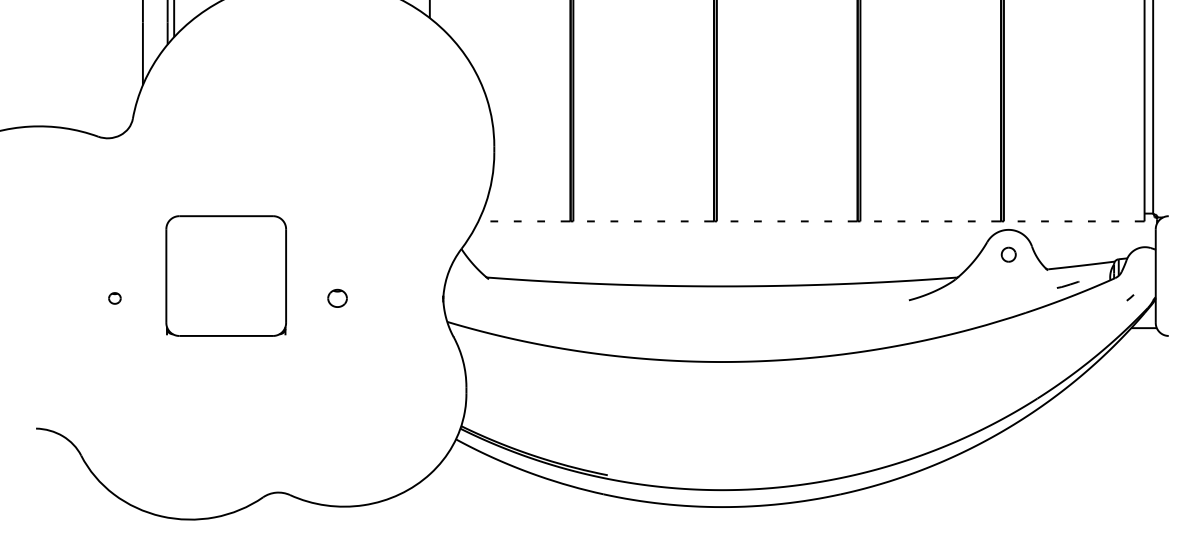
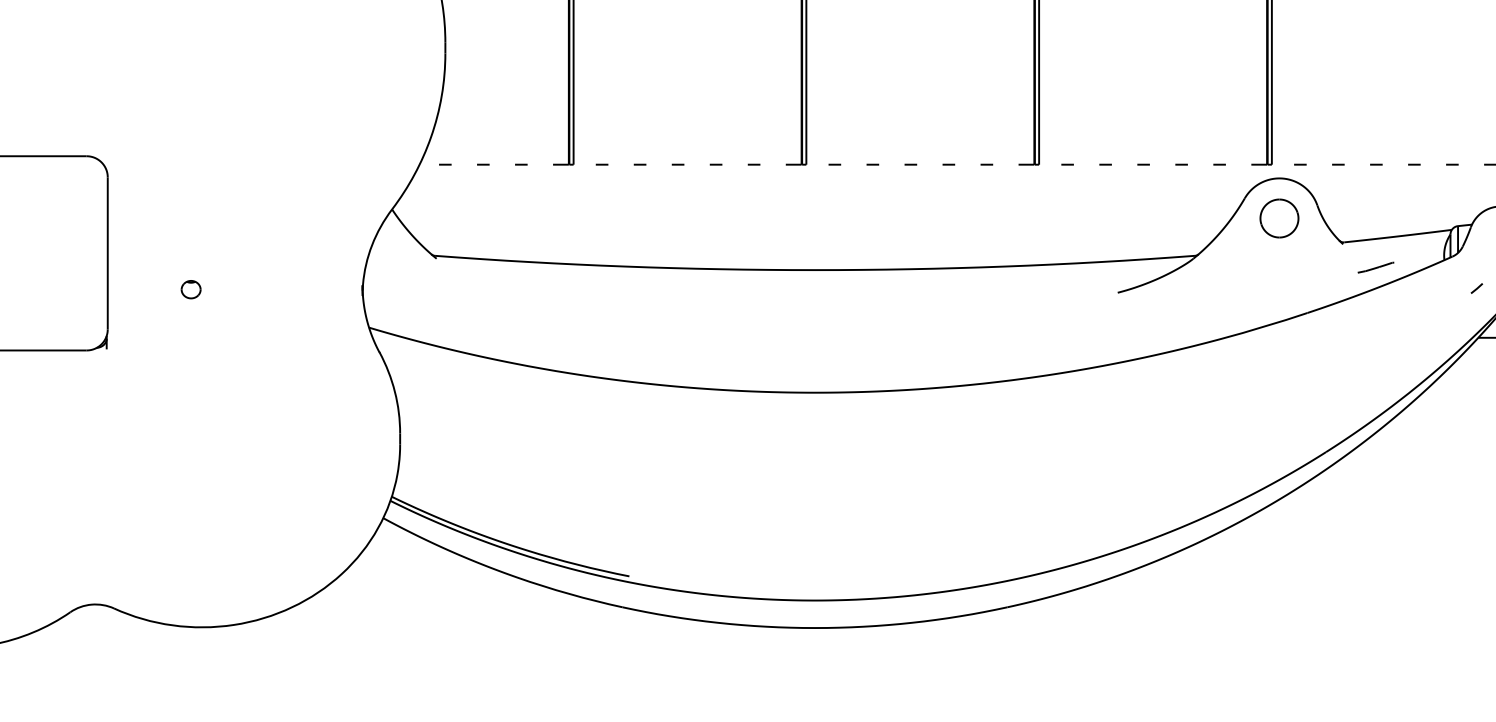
part: (1008, 254) -> (1279, 218), size x1.67
part: (337, 298) -> (191, 289), size x0.62

